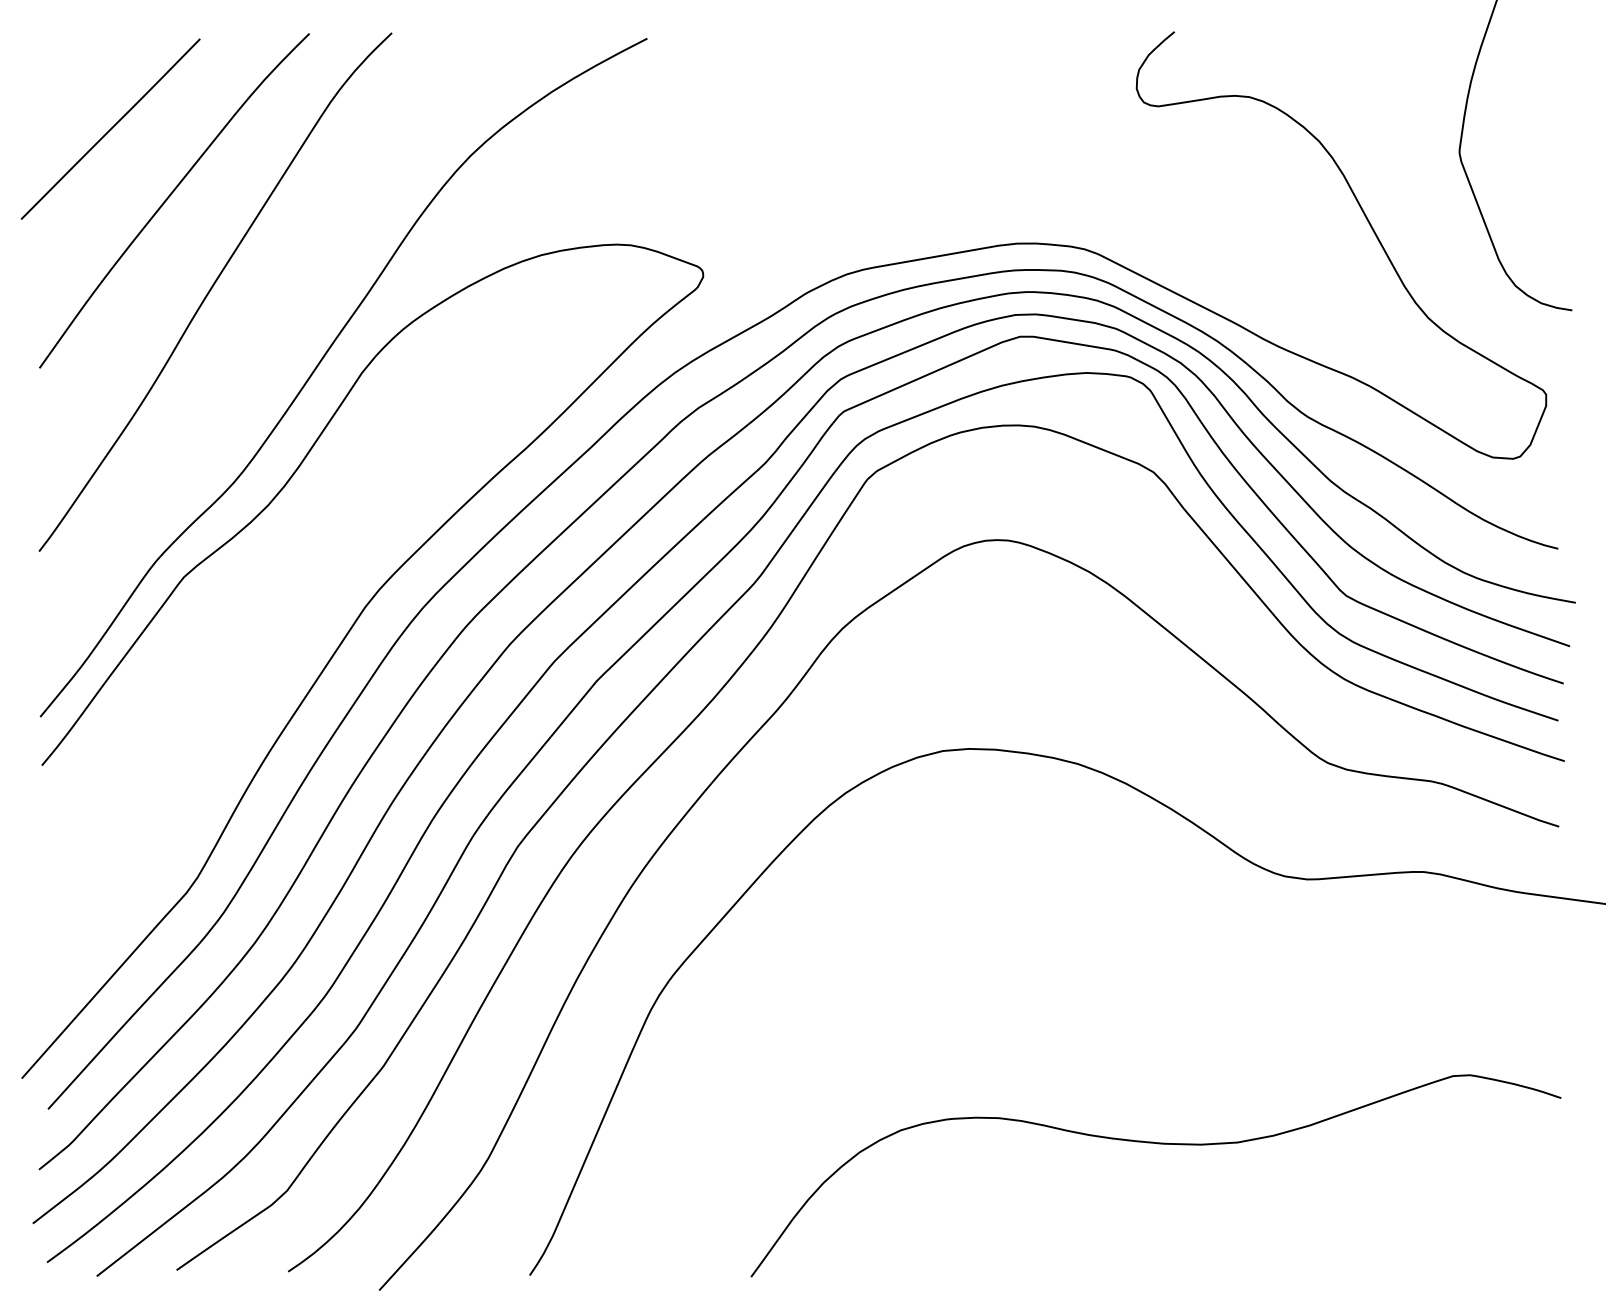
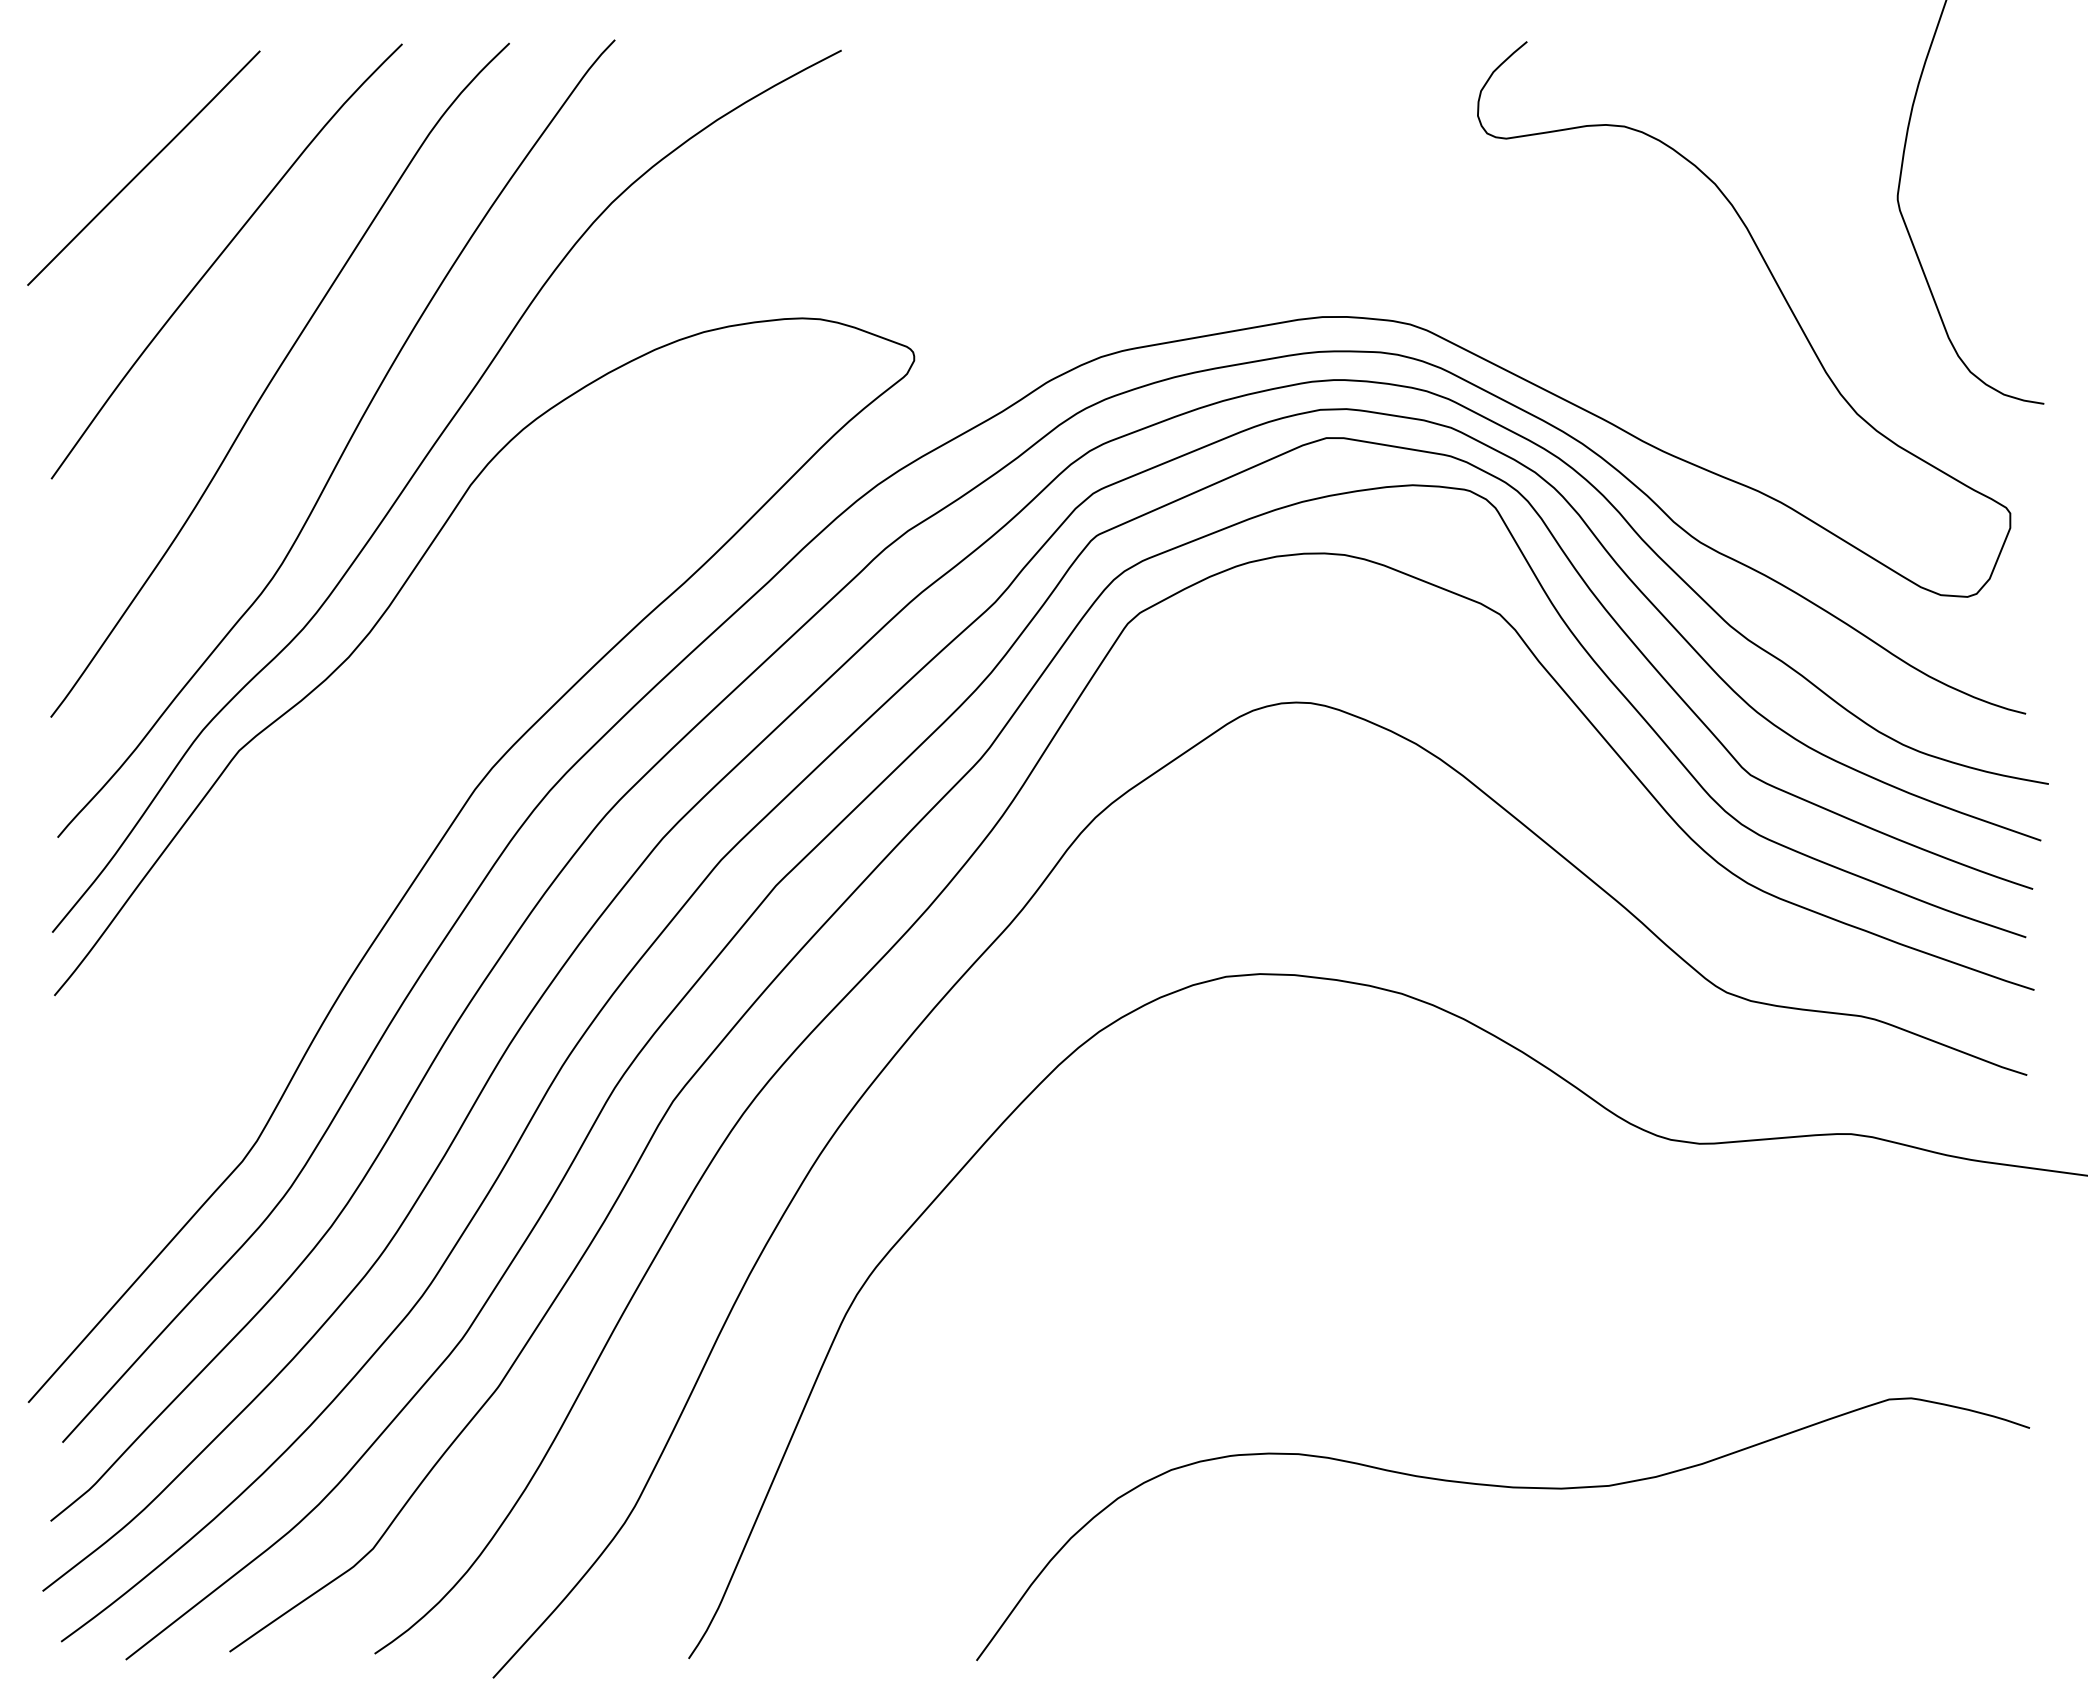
curve: (266, 341) -> (346, 444), added

